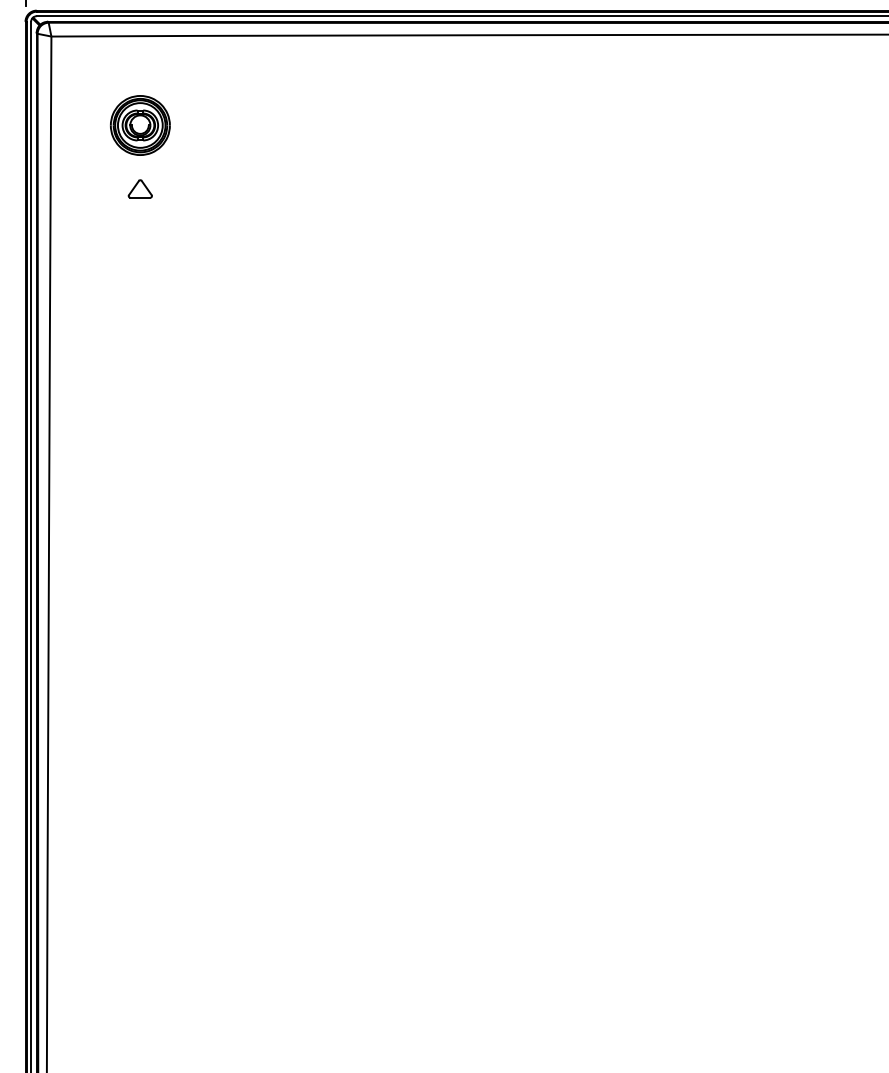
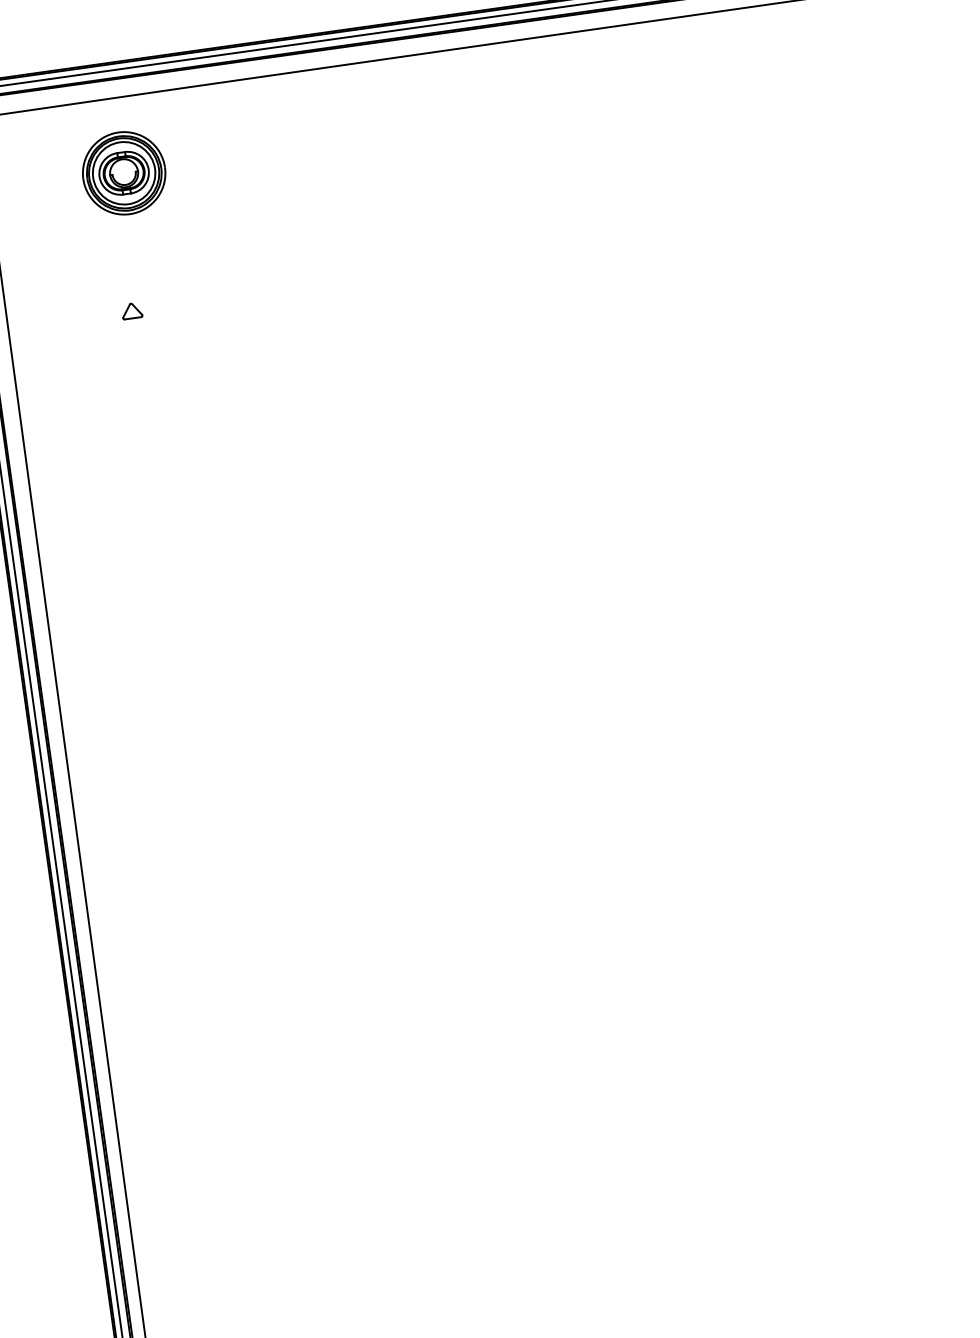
part: (140, 125) -> (124, 173), moved
part: (139, 188) -> (130, 310), size x0.6

